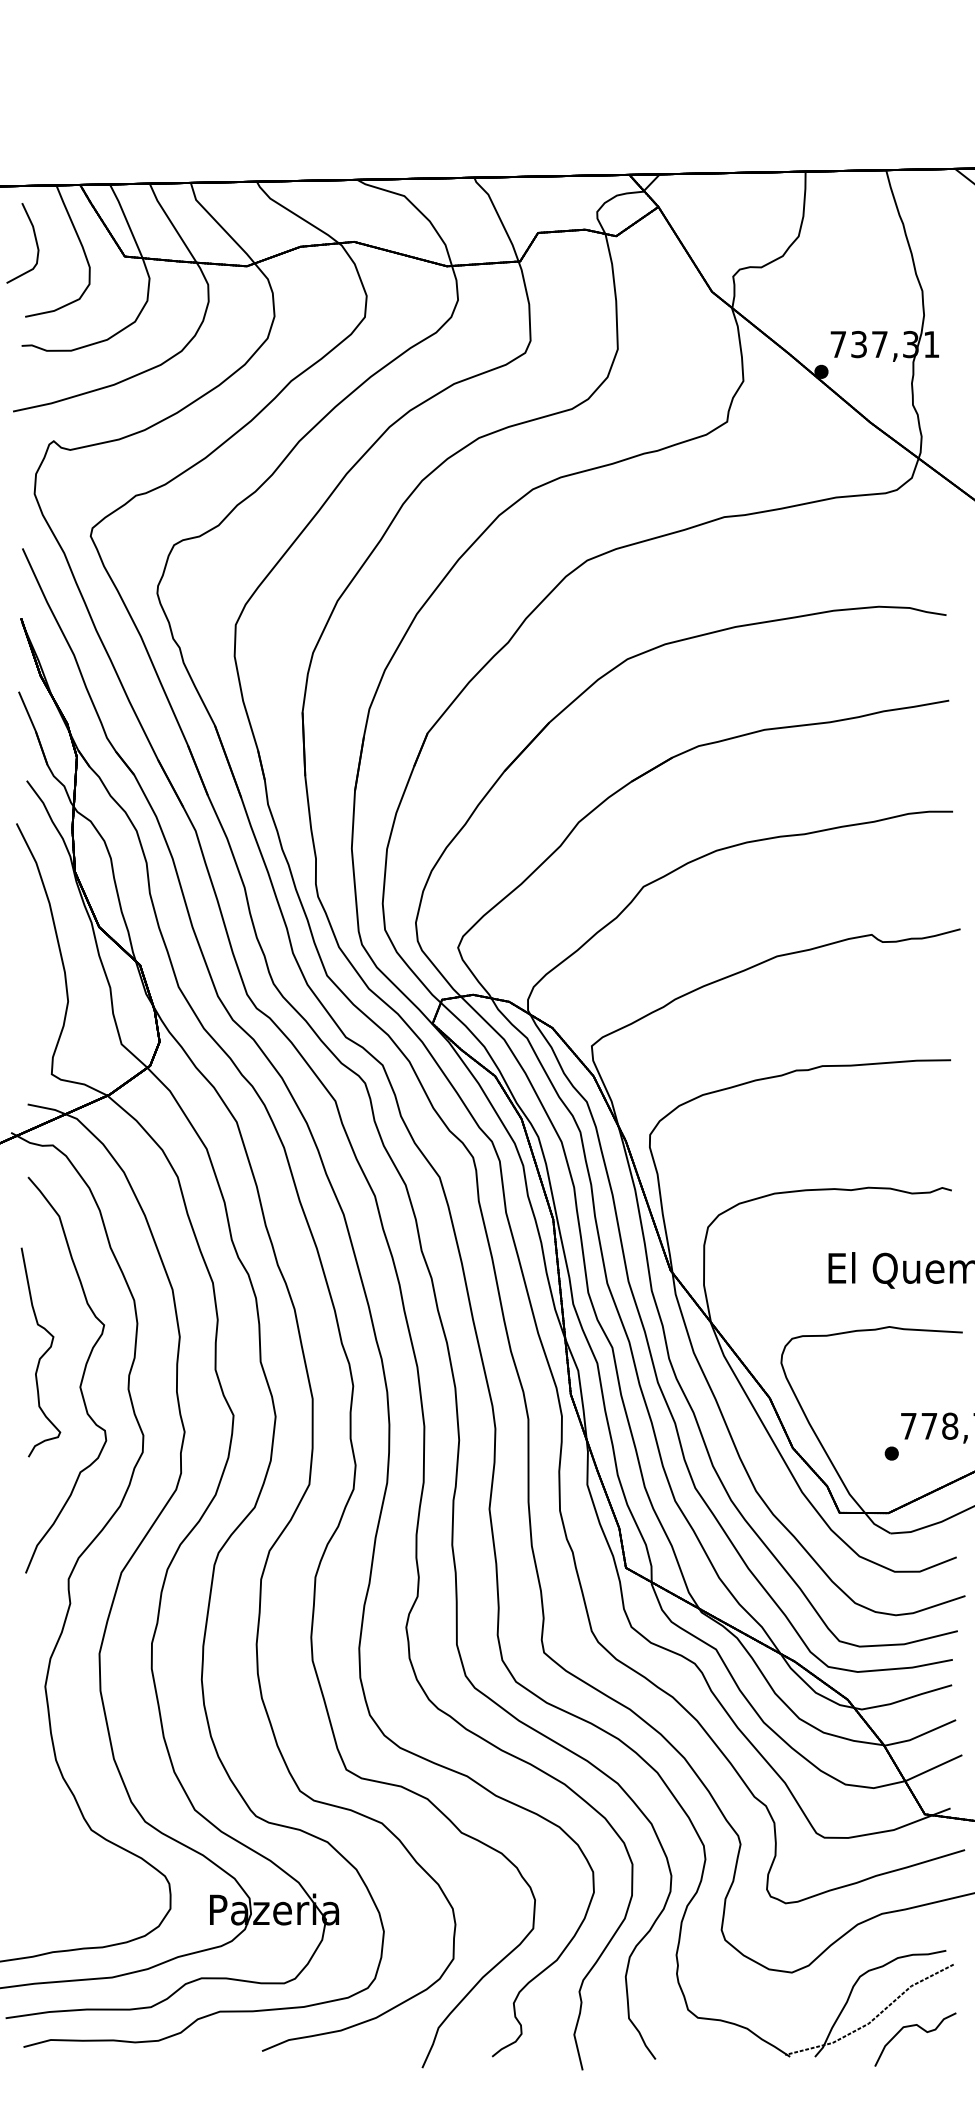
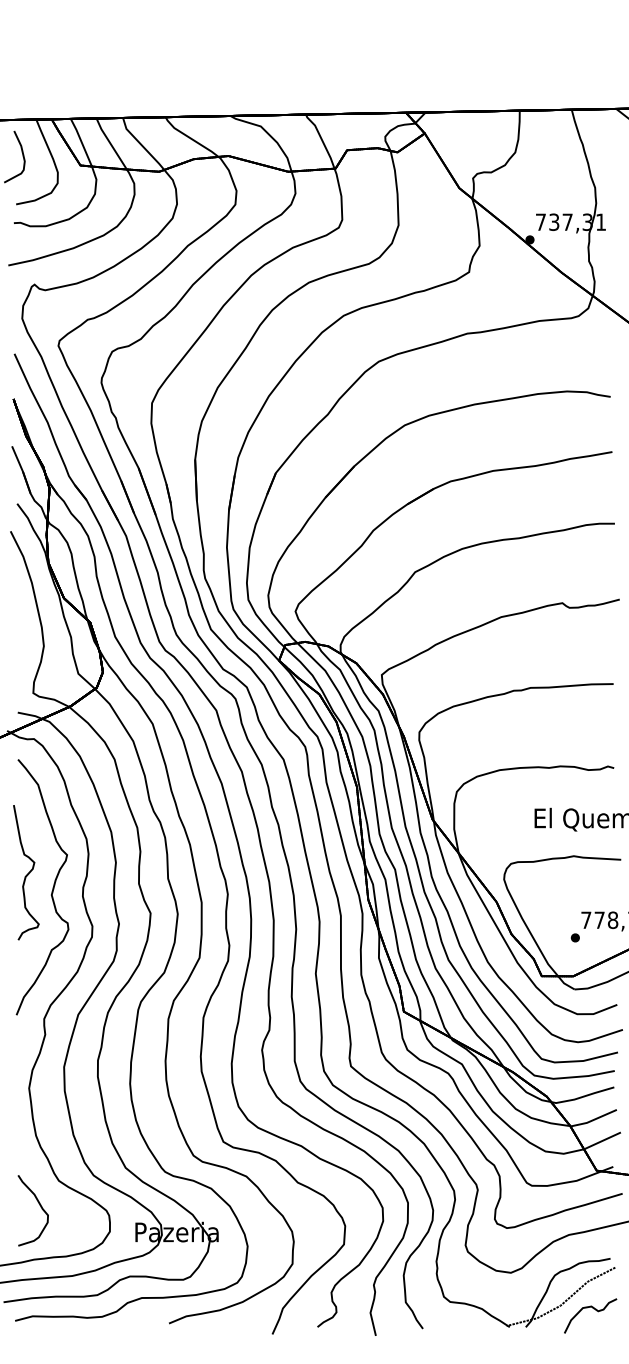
curve: (62, 1871) -> (40, 1207), added

